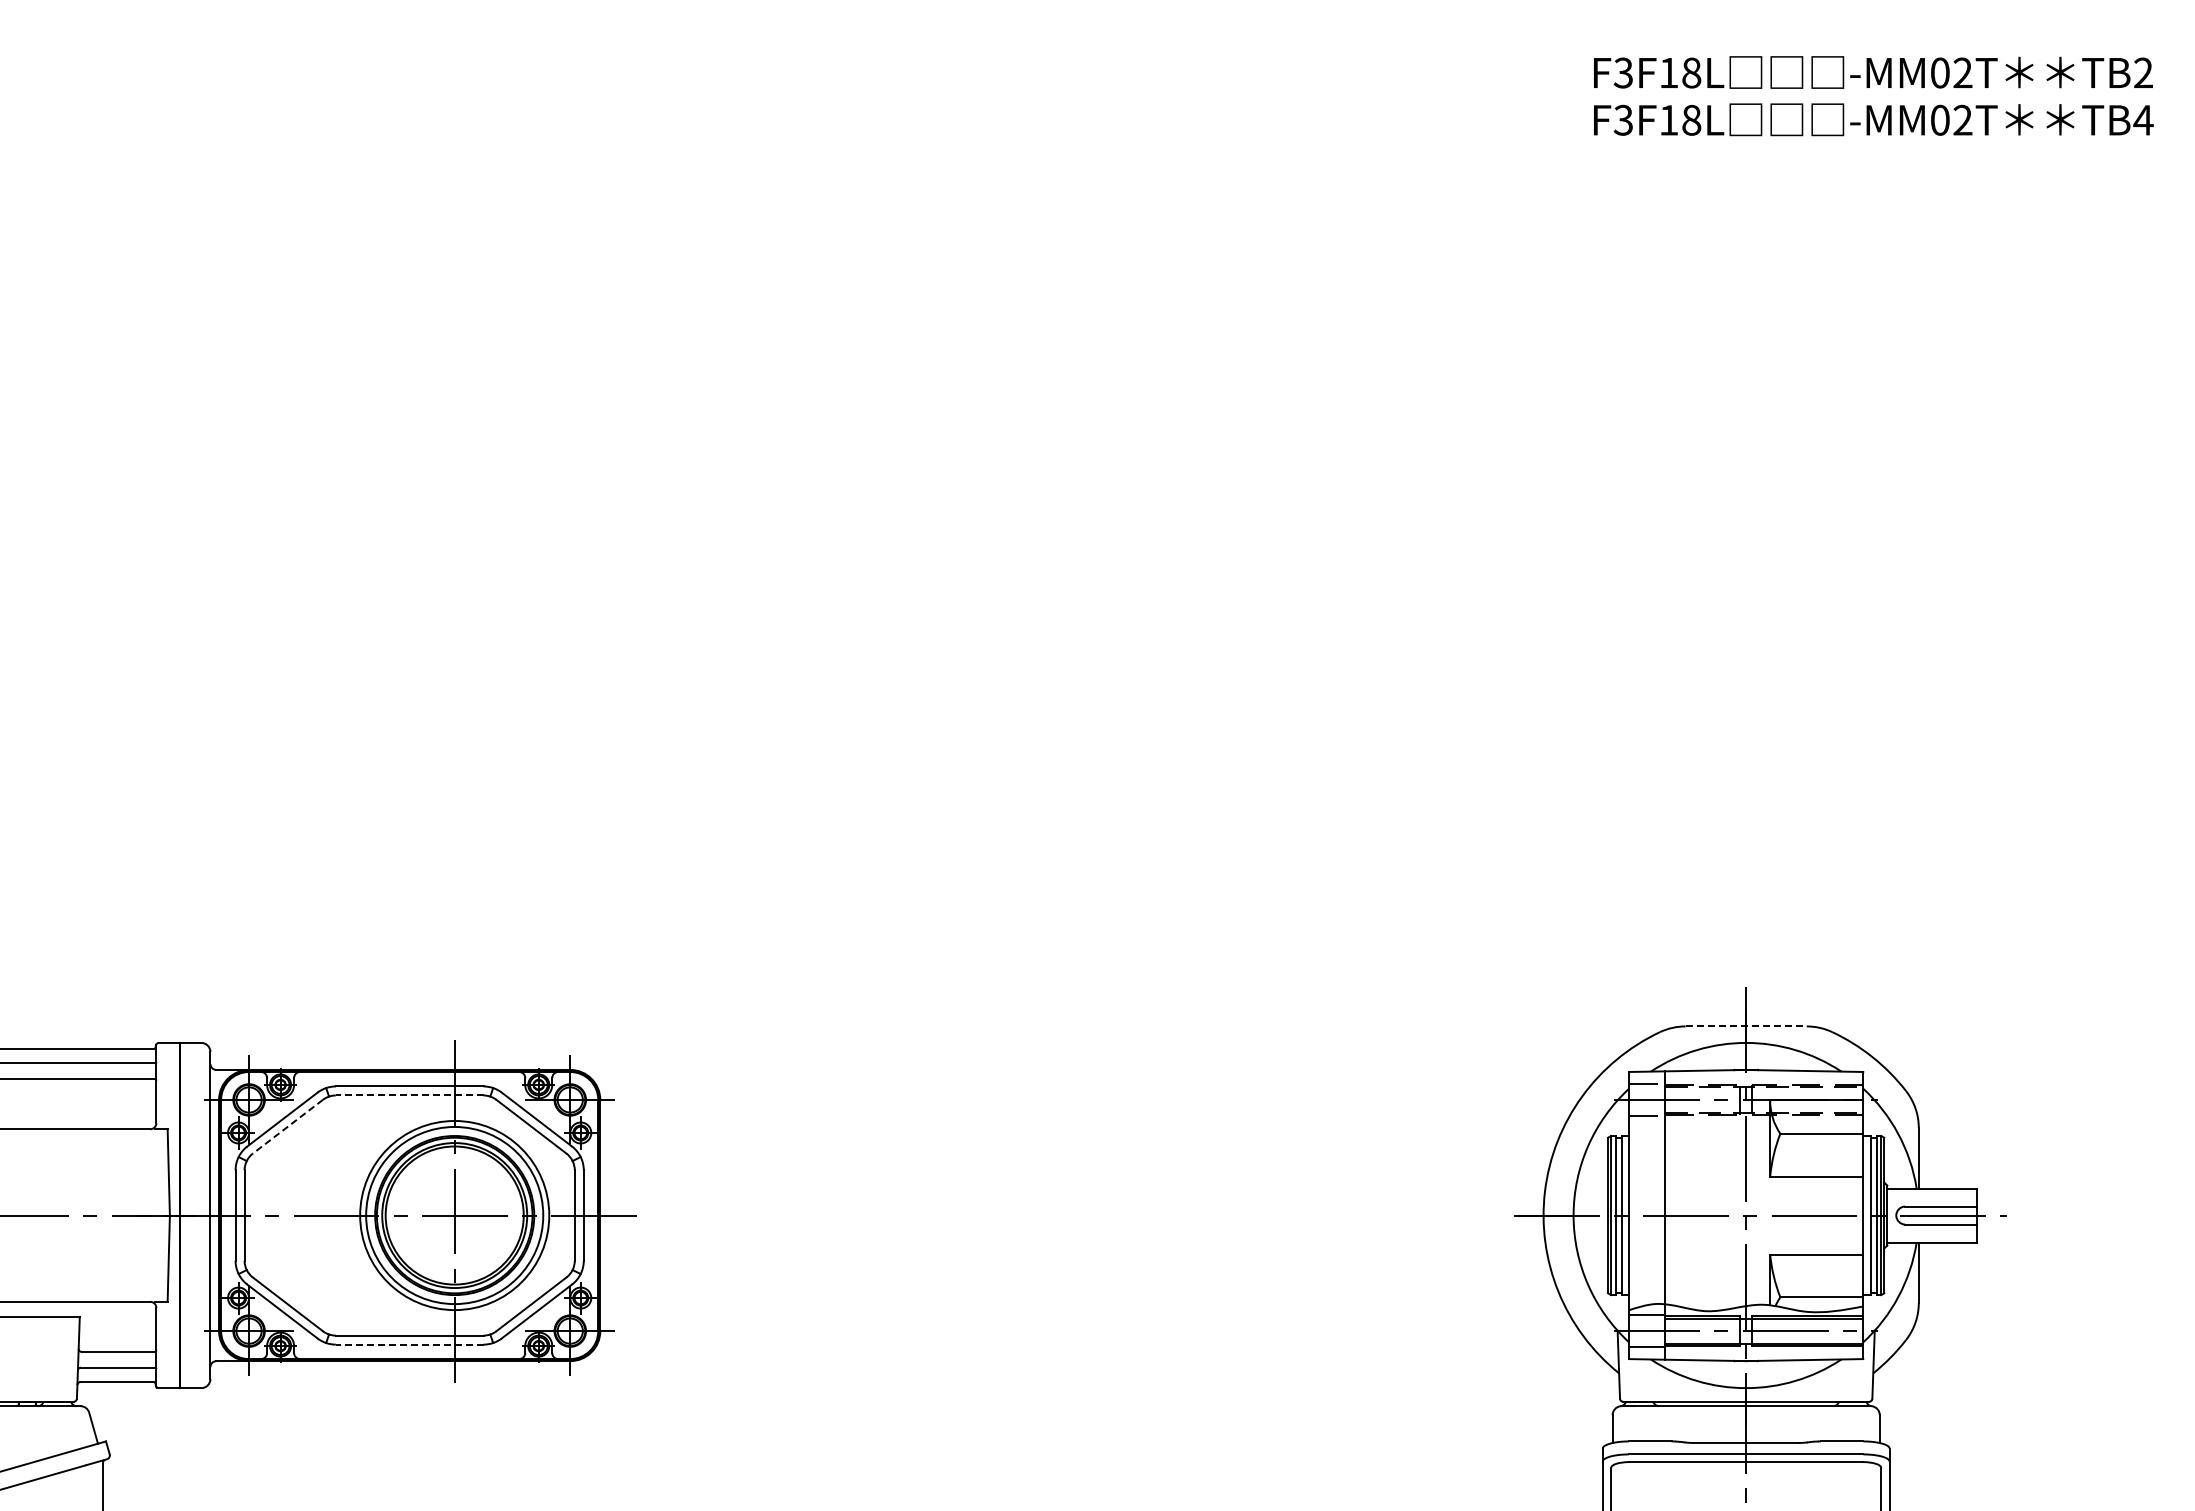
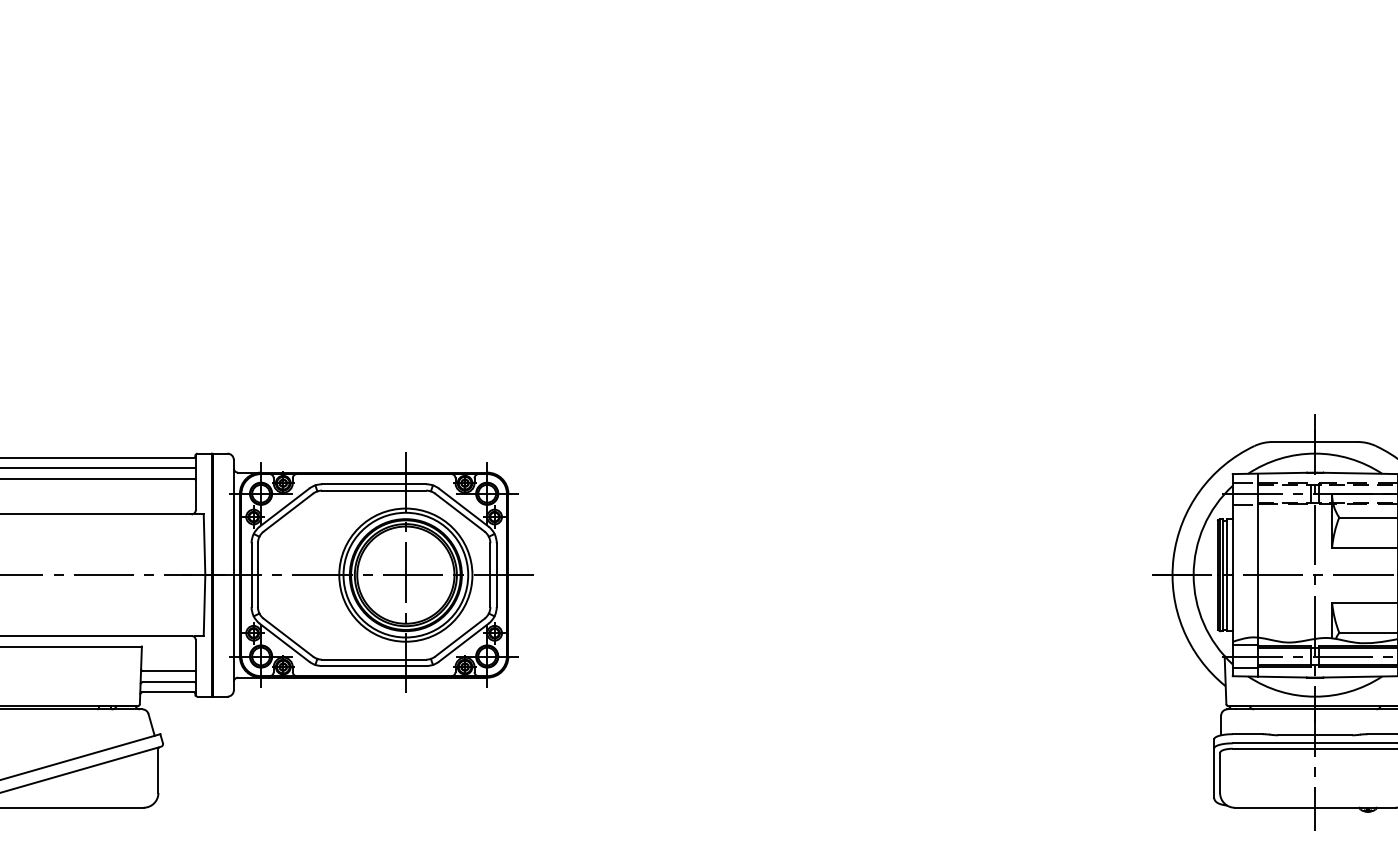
line: (1746, 1026) -> (1315, 442), dashed -> solid
line: (409, 1095) -> (374, 490), dashed -> solid
line: (287, 1127) -> (288, 513), dashed -> solid
line: (409, 1344) -> (374, 665), dashed -> solid

